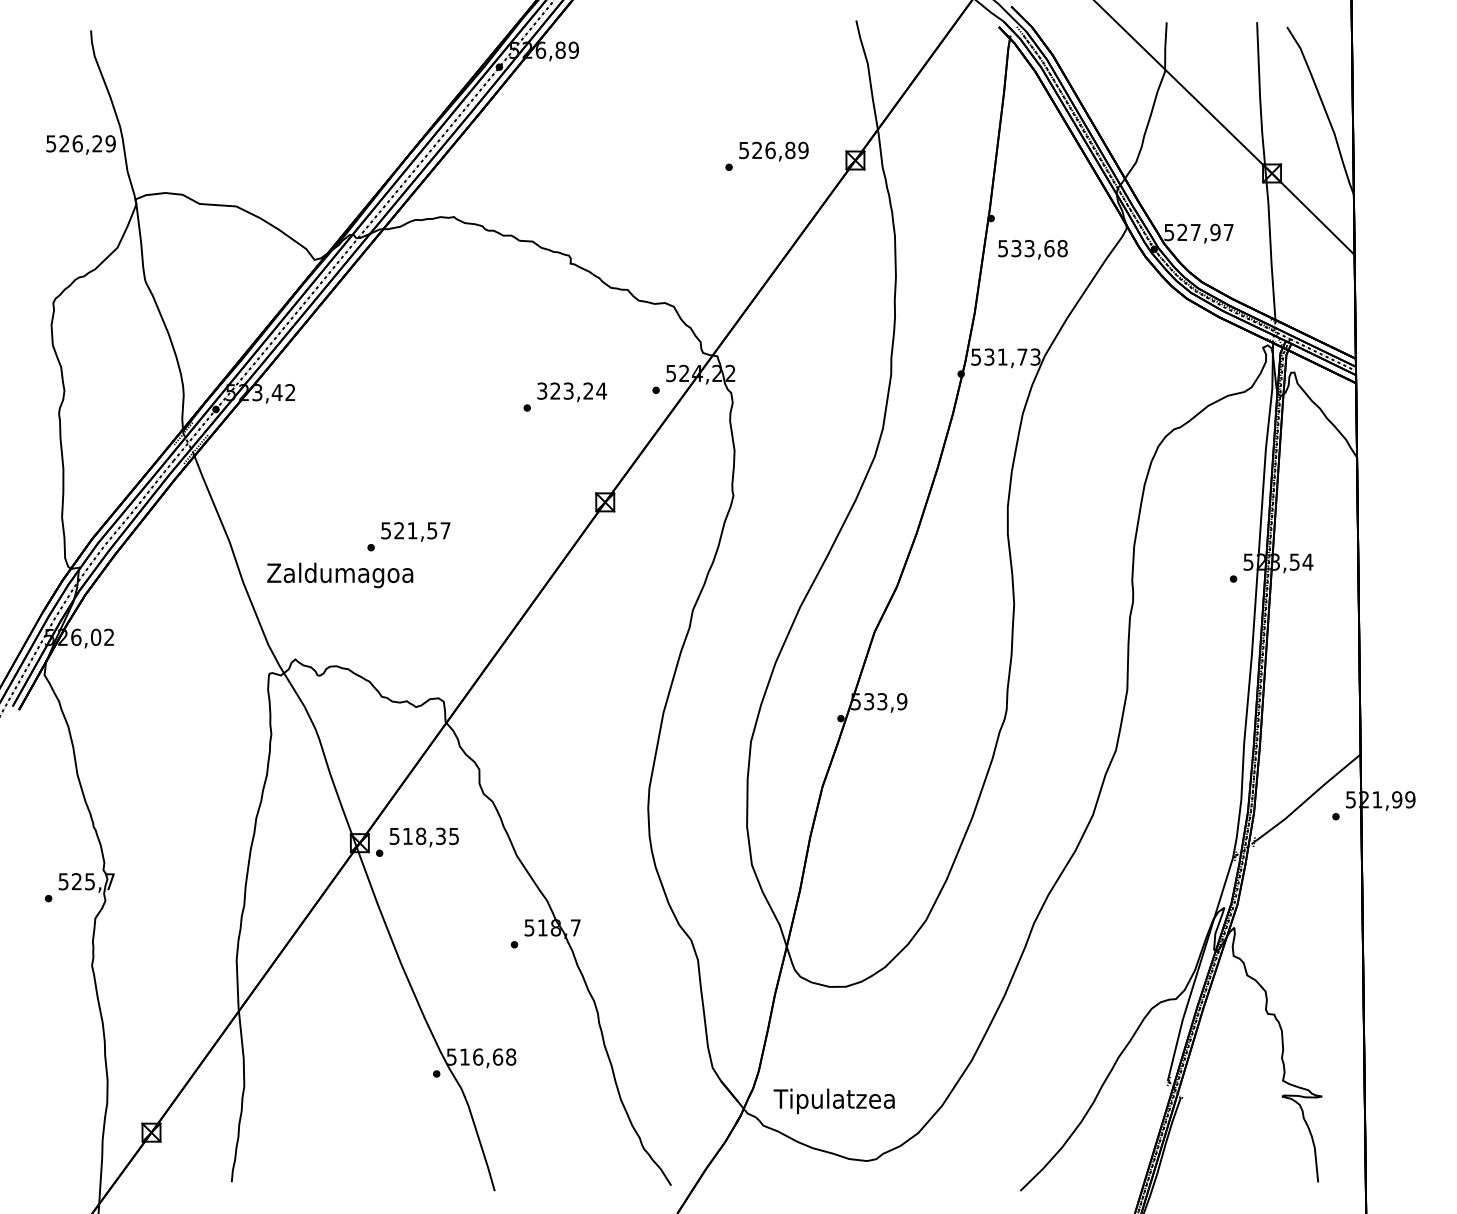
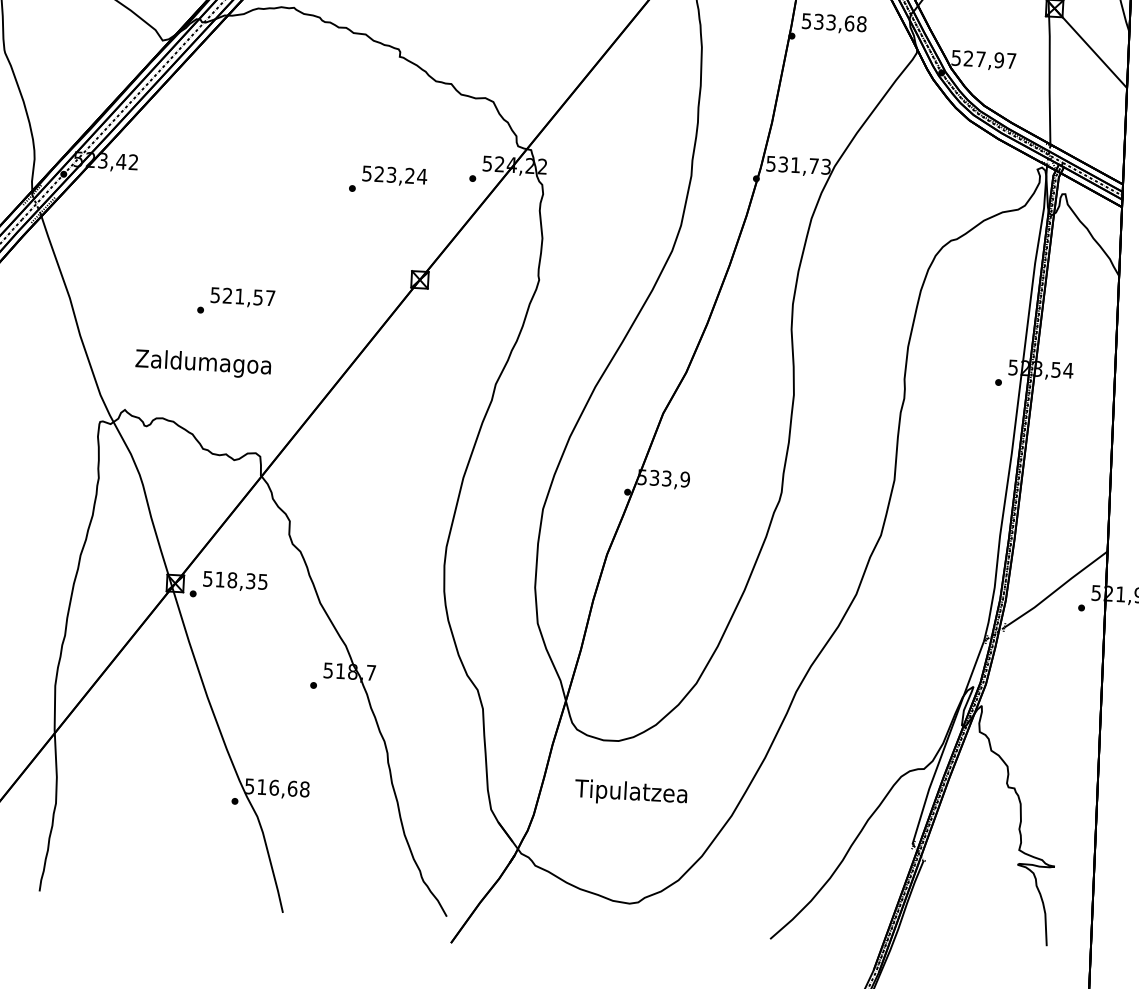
text: (1032, 249) -> (833, 23), moved
text: (542, 390) -> (367, 173), 323,24 -> 523,24
text: (340, 575) -> (203, 364), moved
text: (833, 1101) -> (630, 793), moved

